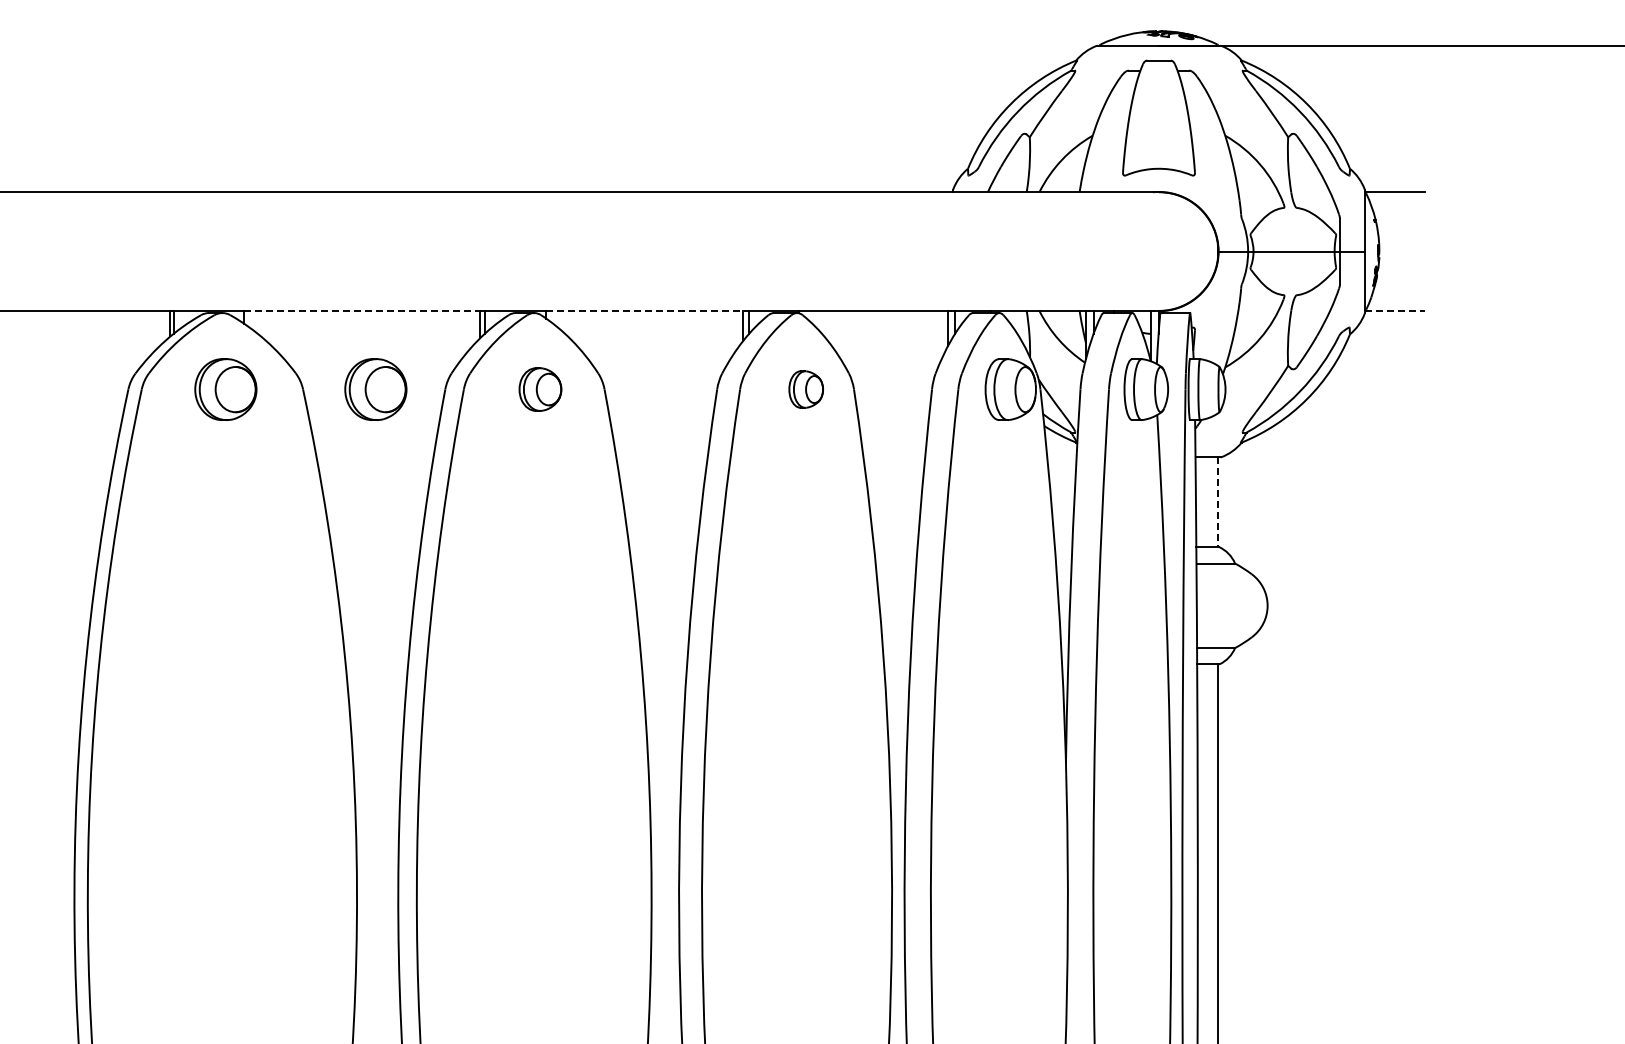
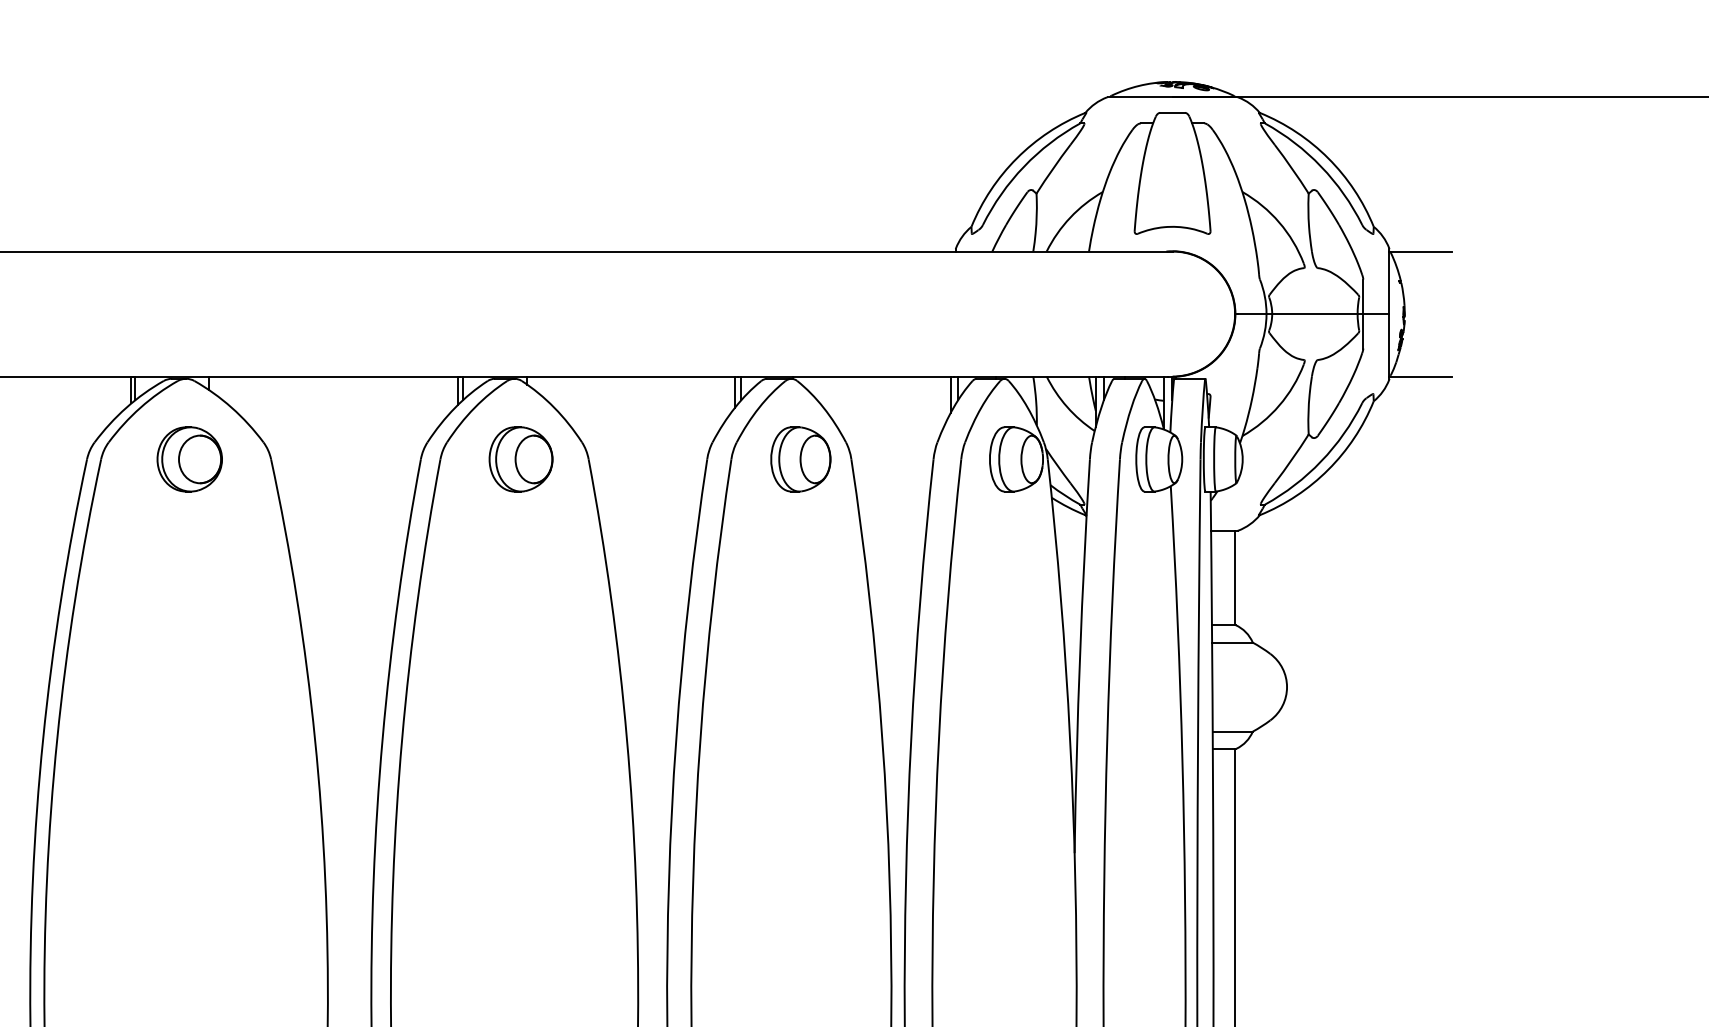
line: (363, 310) -> (334, 376), dashed -> solid
line: (646, 310) -> (632, 376), dashed -> solid
line: (1394, 310) -> (1420, 376), dashed -> solid
part: (375, 389) -> (347, 459), removed
part: (540, 389) -> (521, 459), size x1.43
part: (806, 389) -> (801, 459), size x1.67
line: (1218, 502) -> (1235, 578), dashed -> solid

